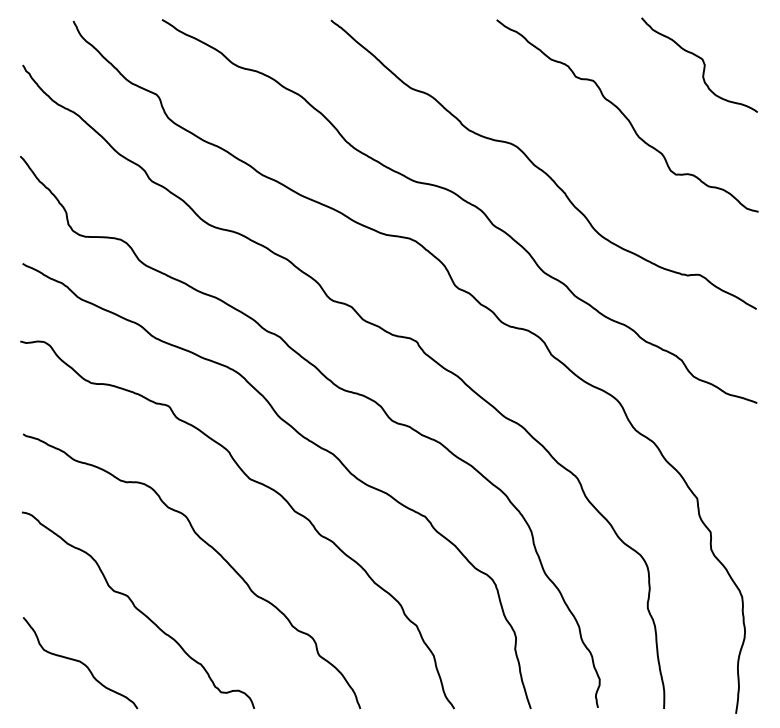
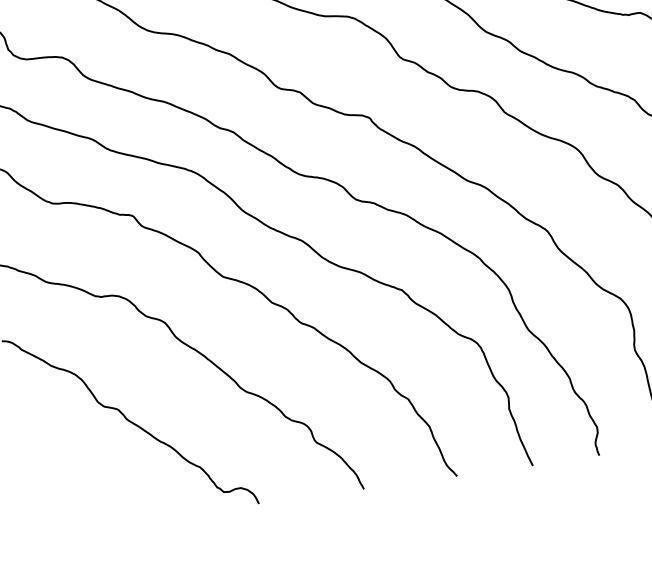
curve: (80, 662) -> (80, 481), removed

